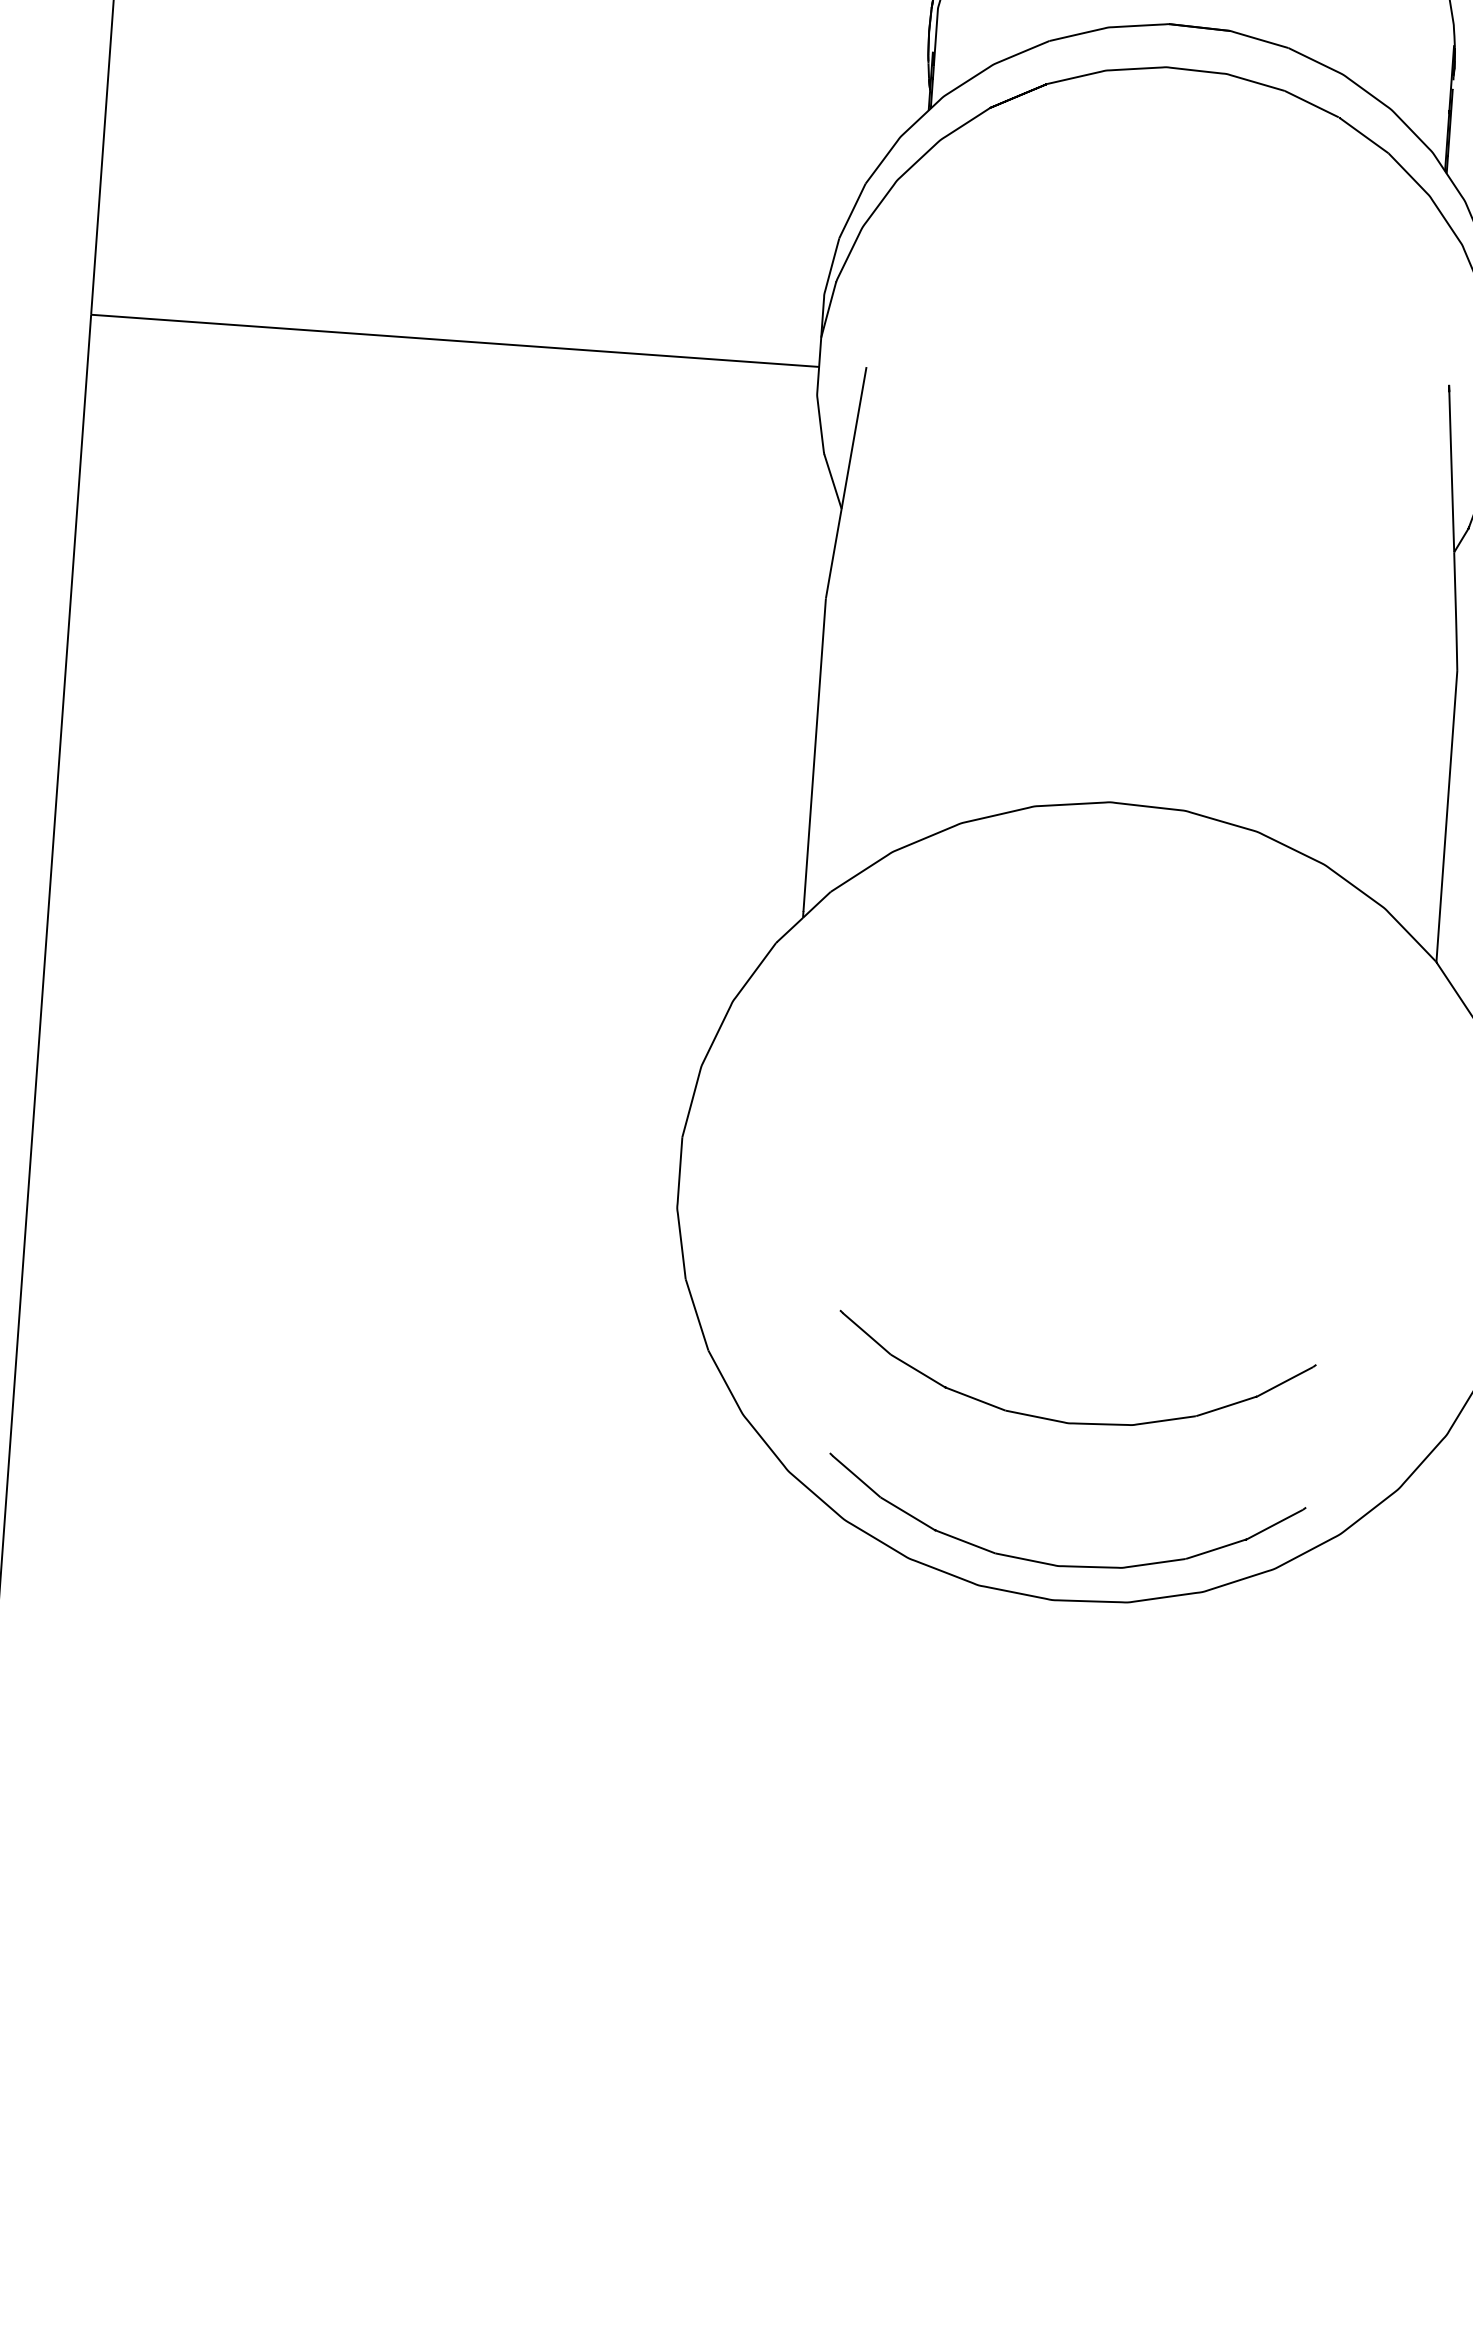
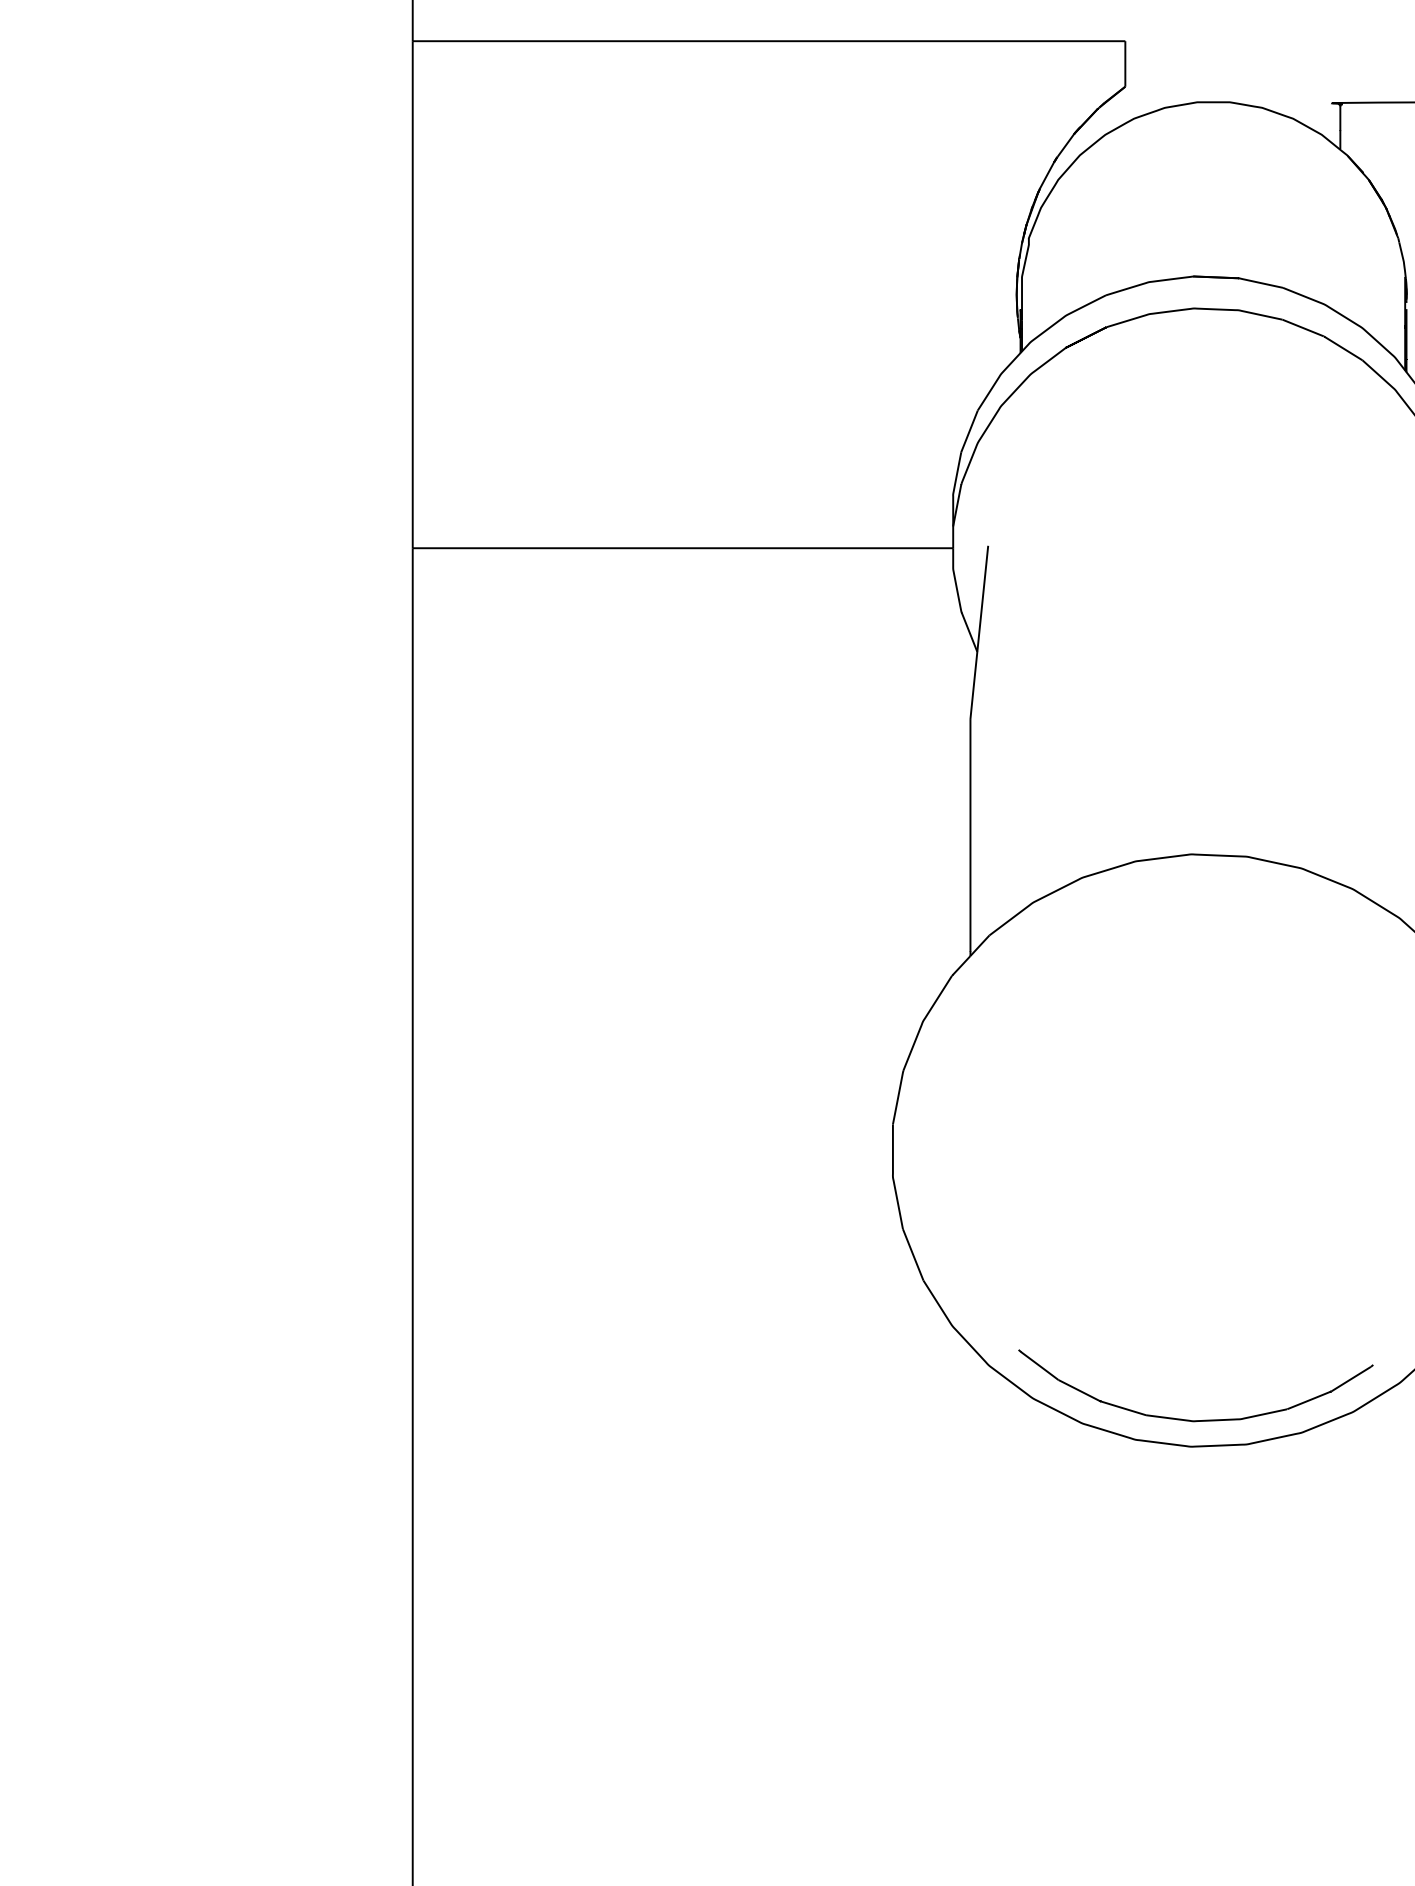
part: (1063, 1420) -> (1189, 1313), removed

